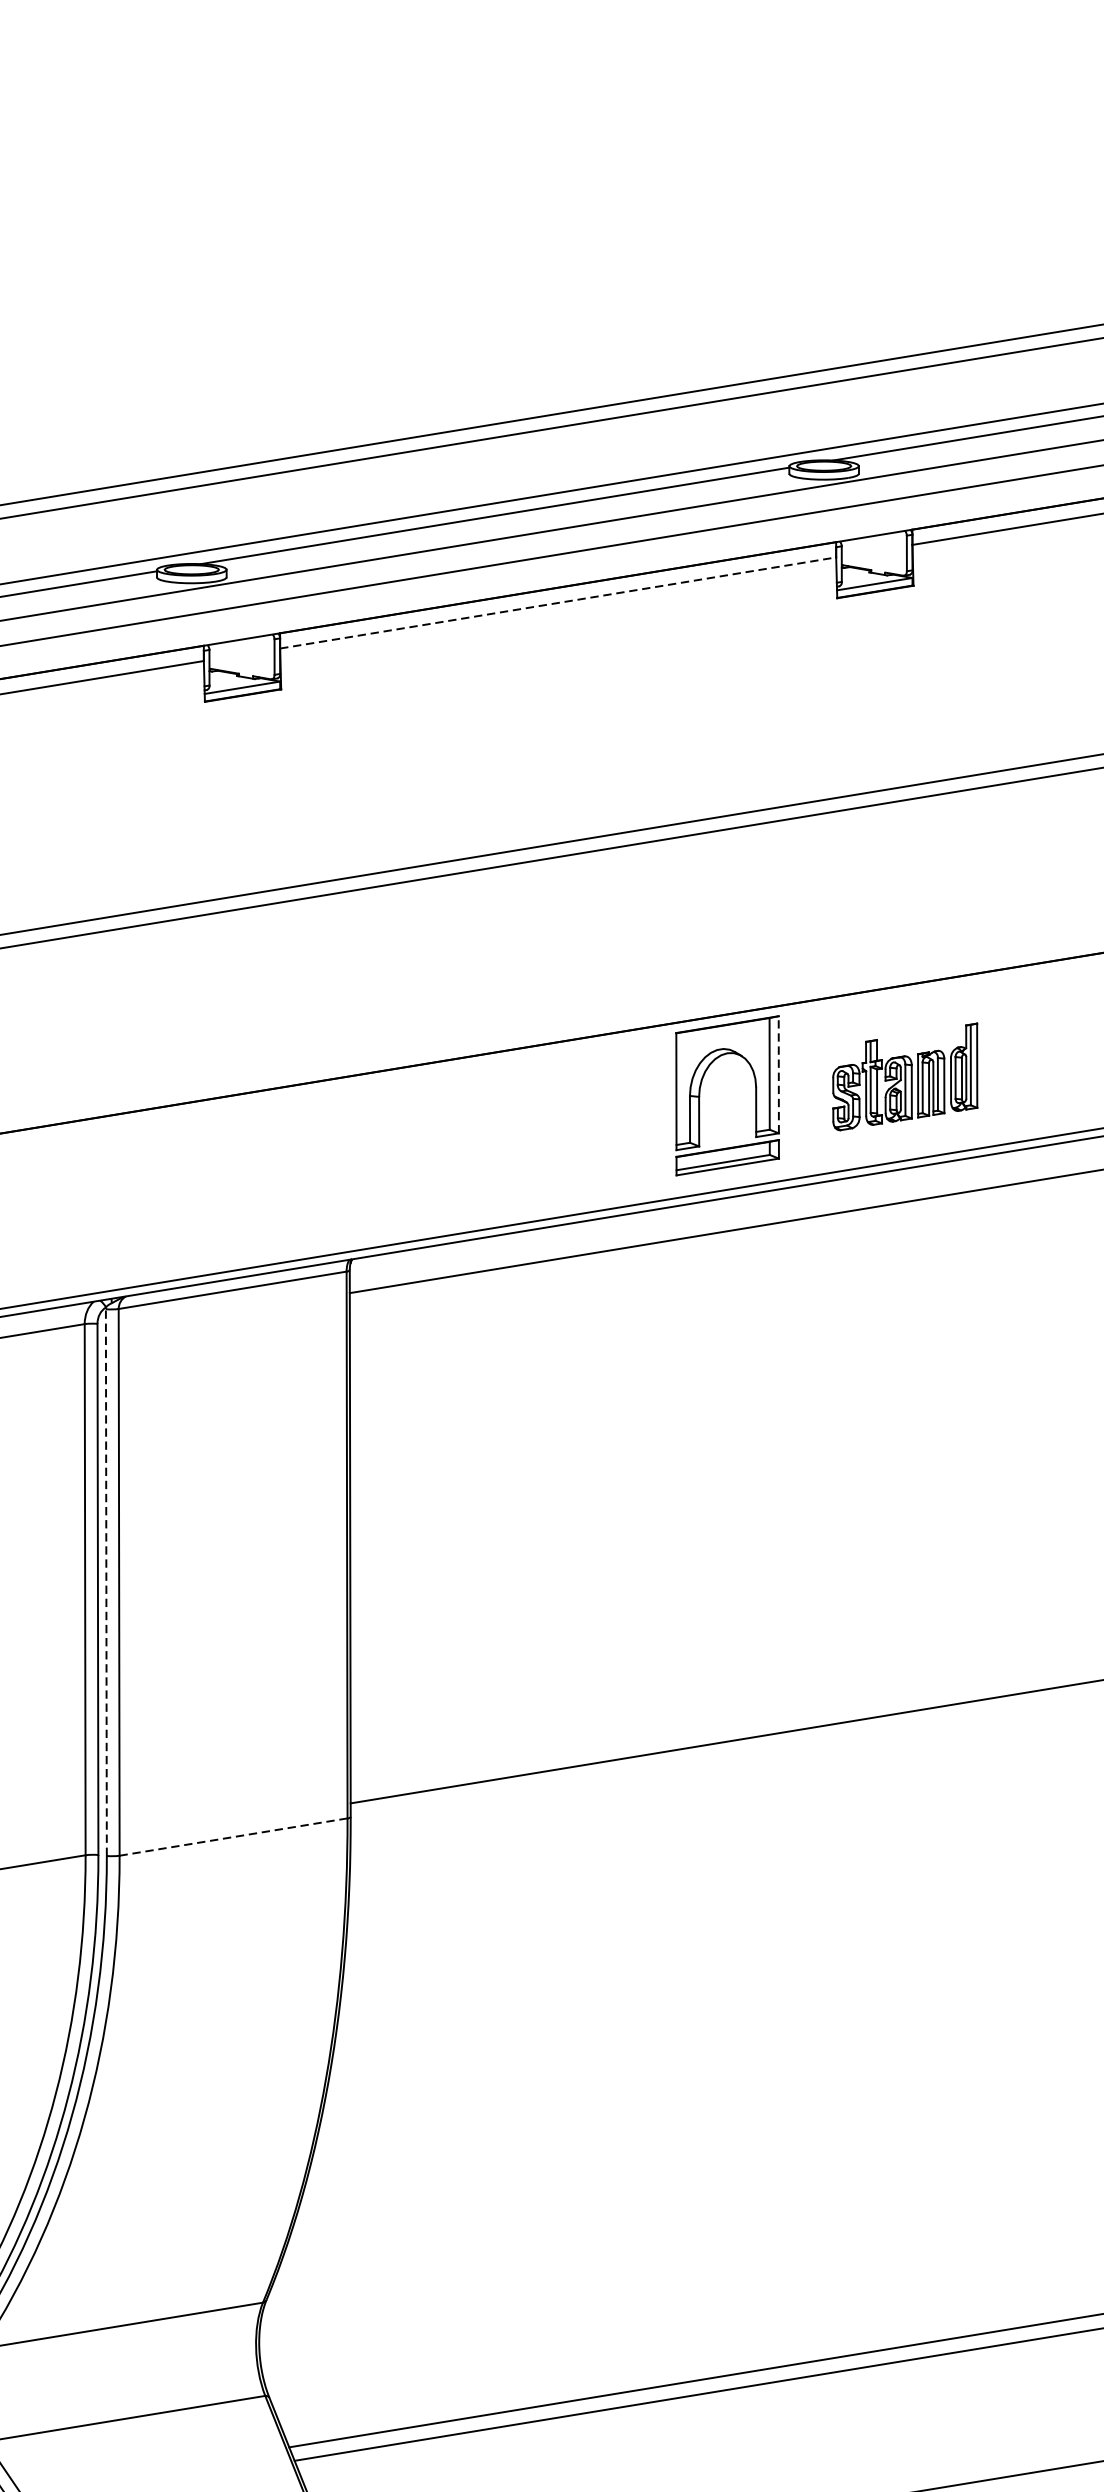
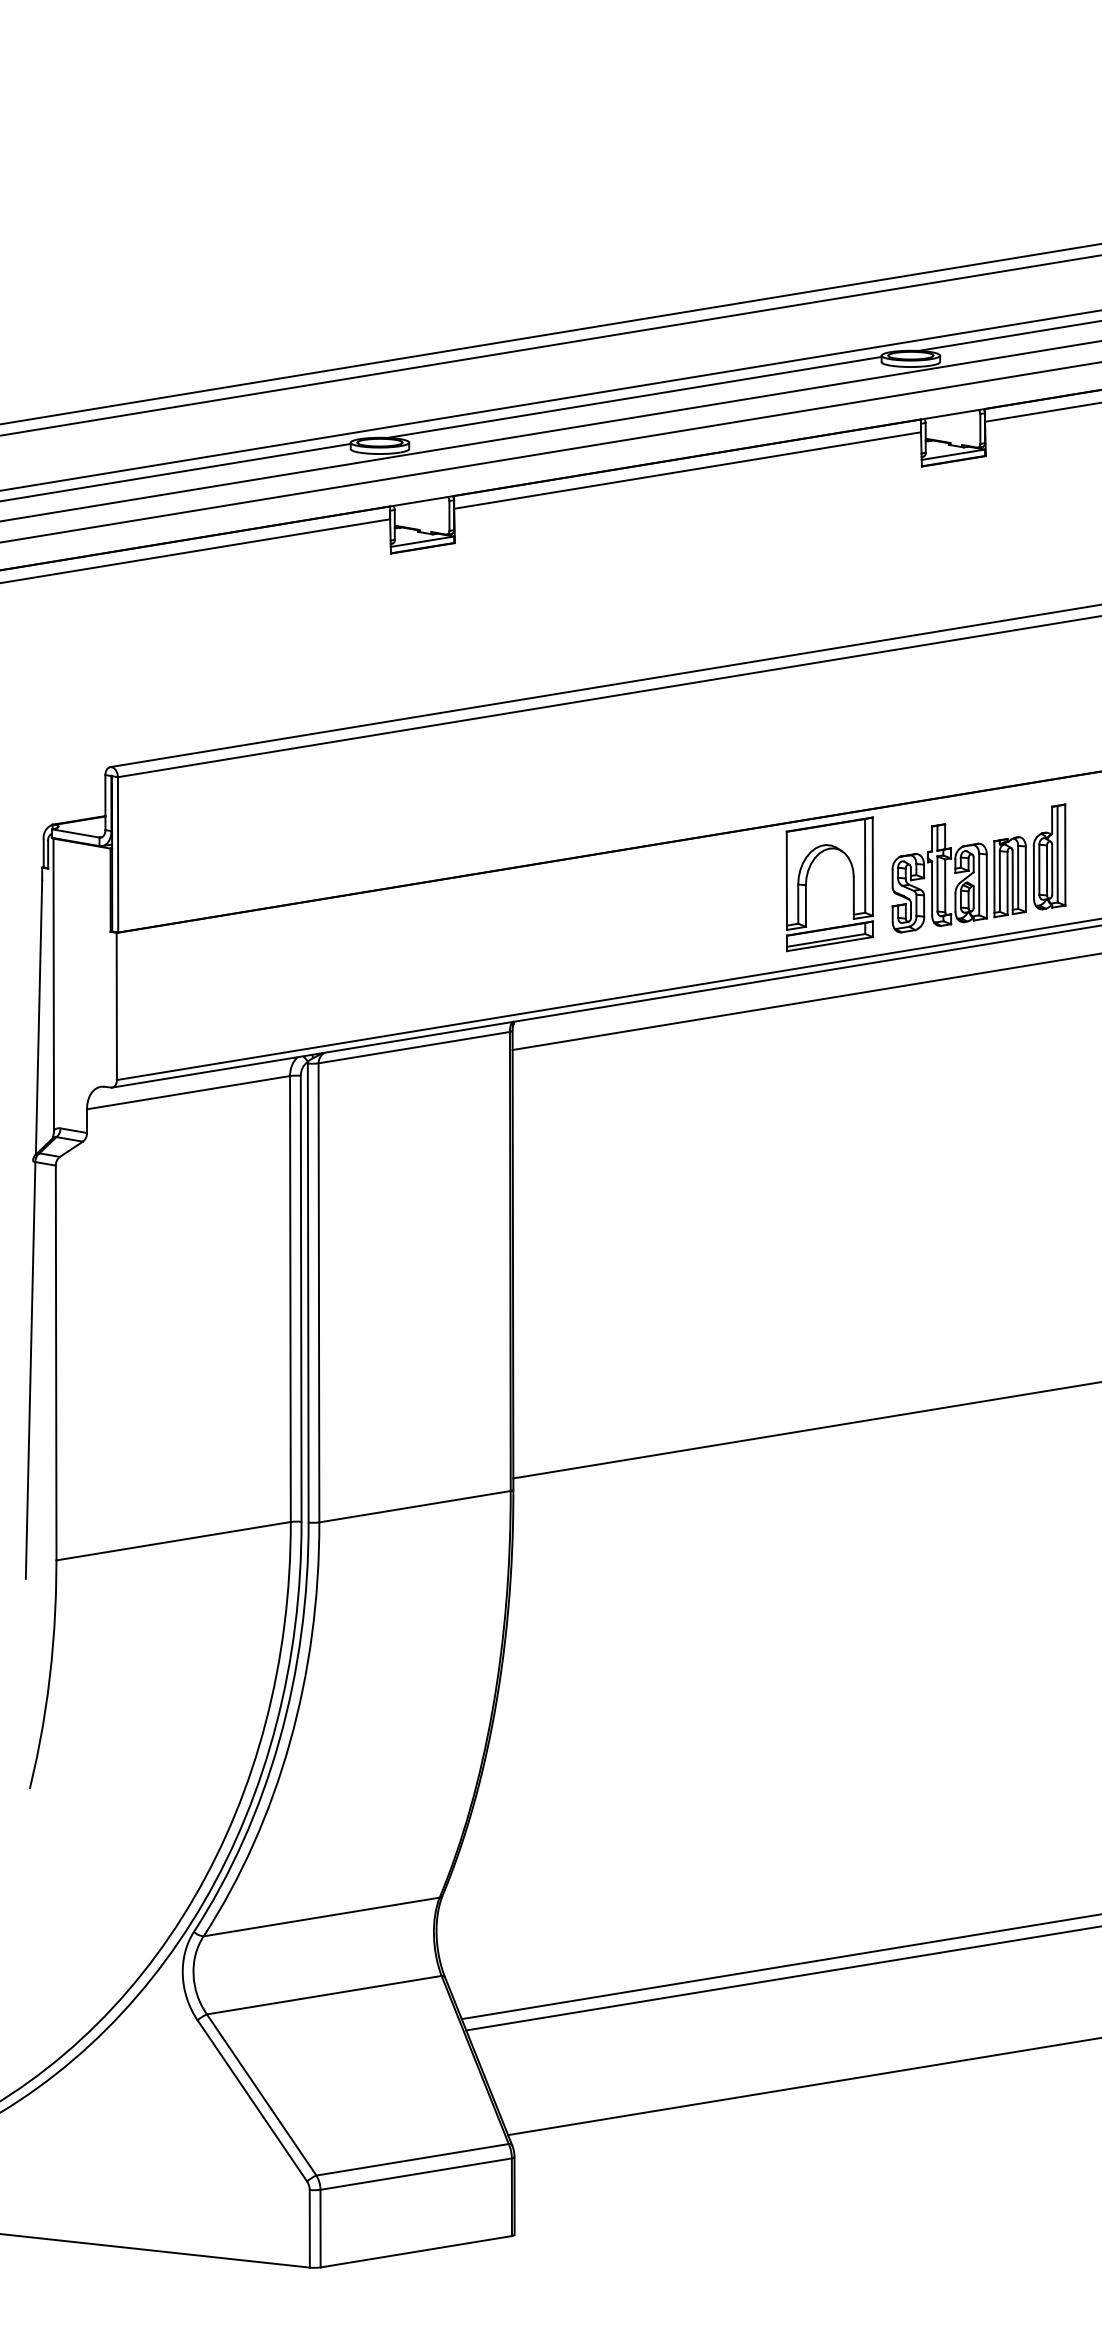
line: (558, 602) -> (687, 470), dashed -> solid
line: (778, 1074) -> (872, 866), dashed -> solid
part: (904, 1076) -> (978, 868), size x1.43
line: (106, 1583) -> (308, 1293), dashed -> solid
line: (234, 1836) -> (415, 1506), dashed -> solid

